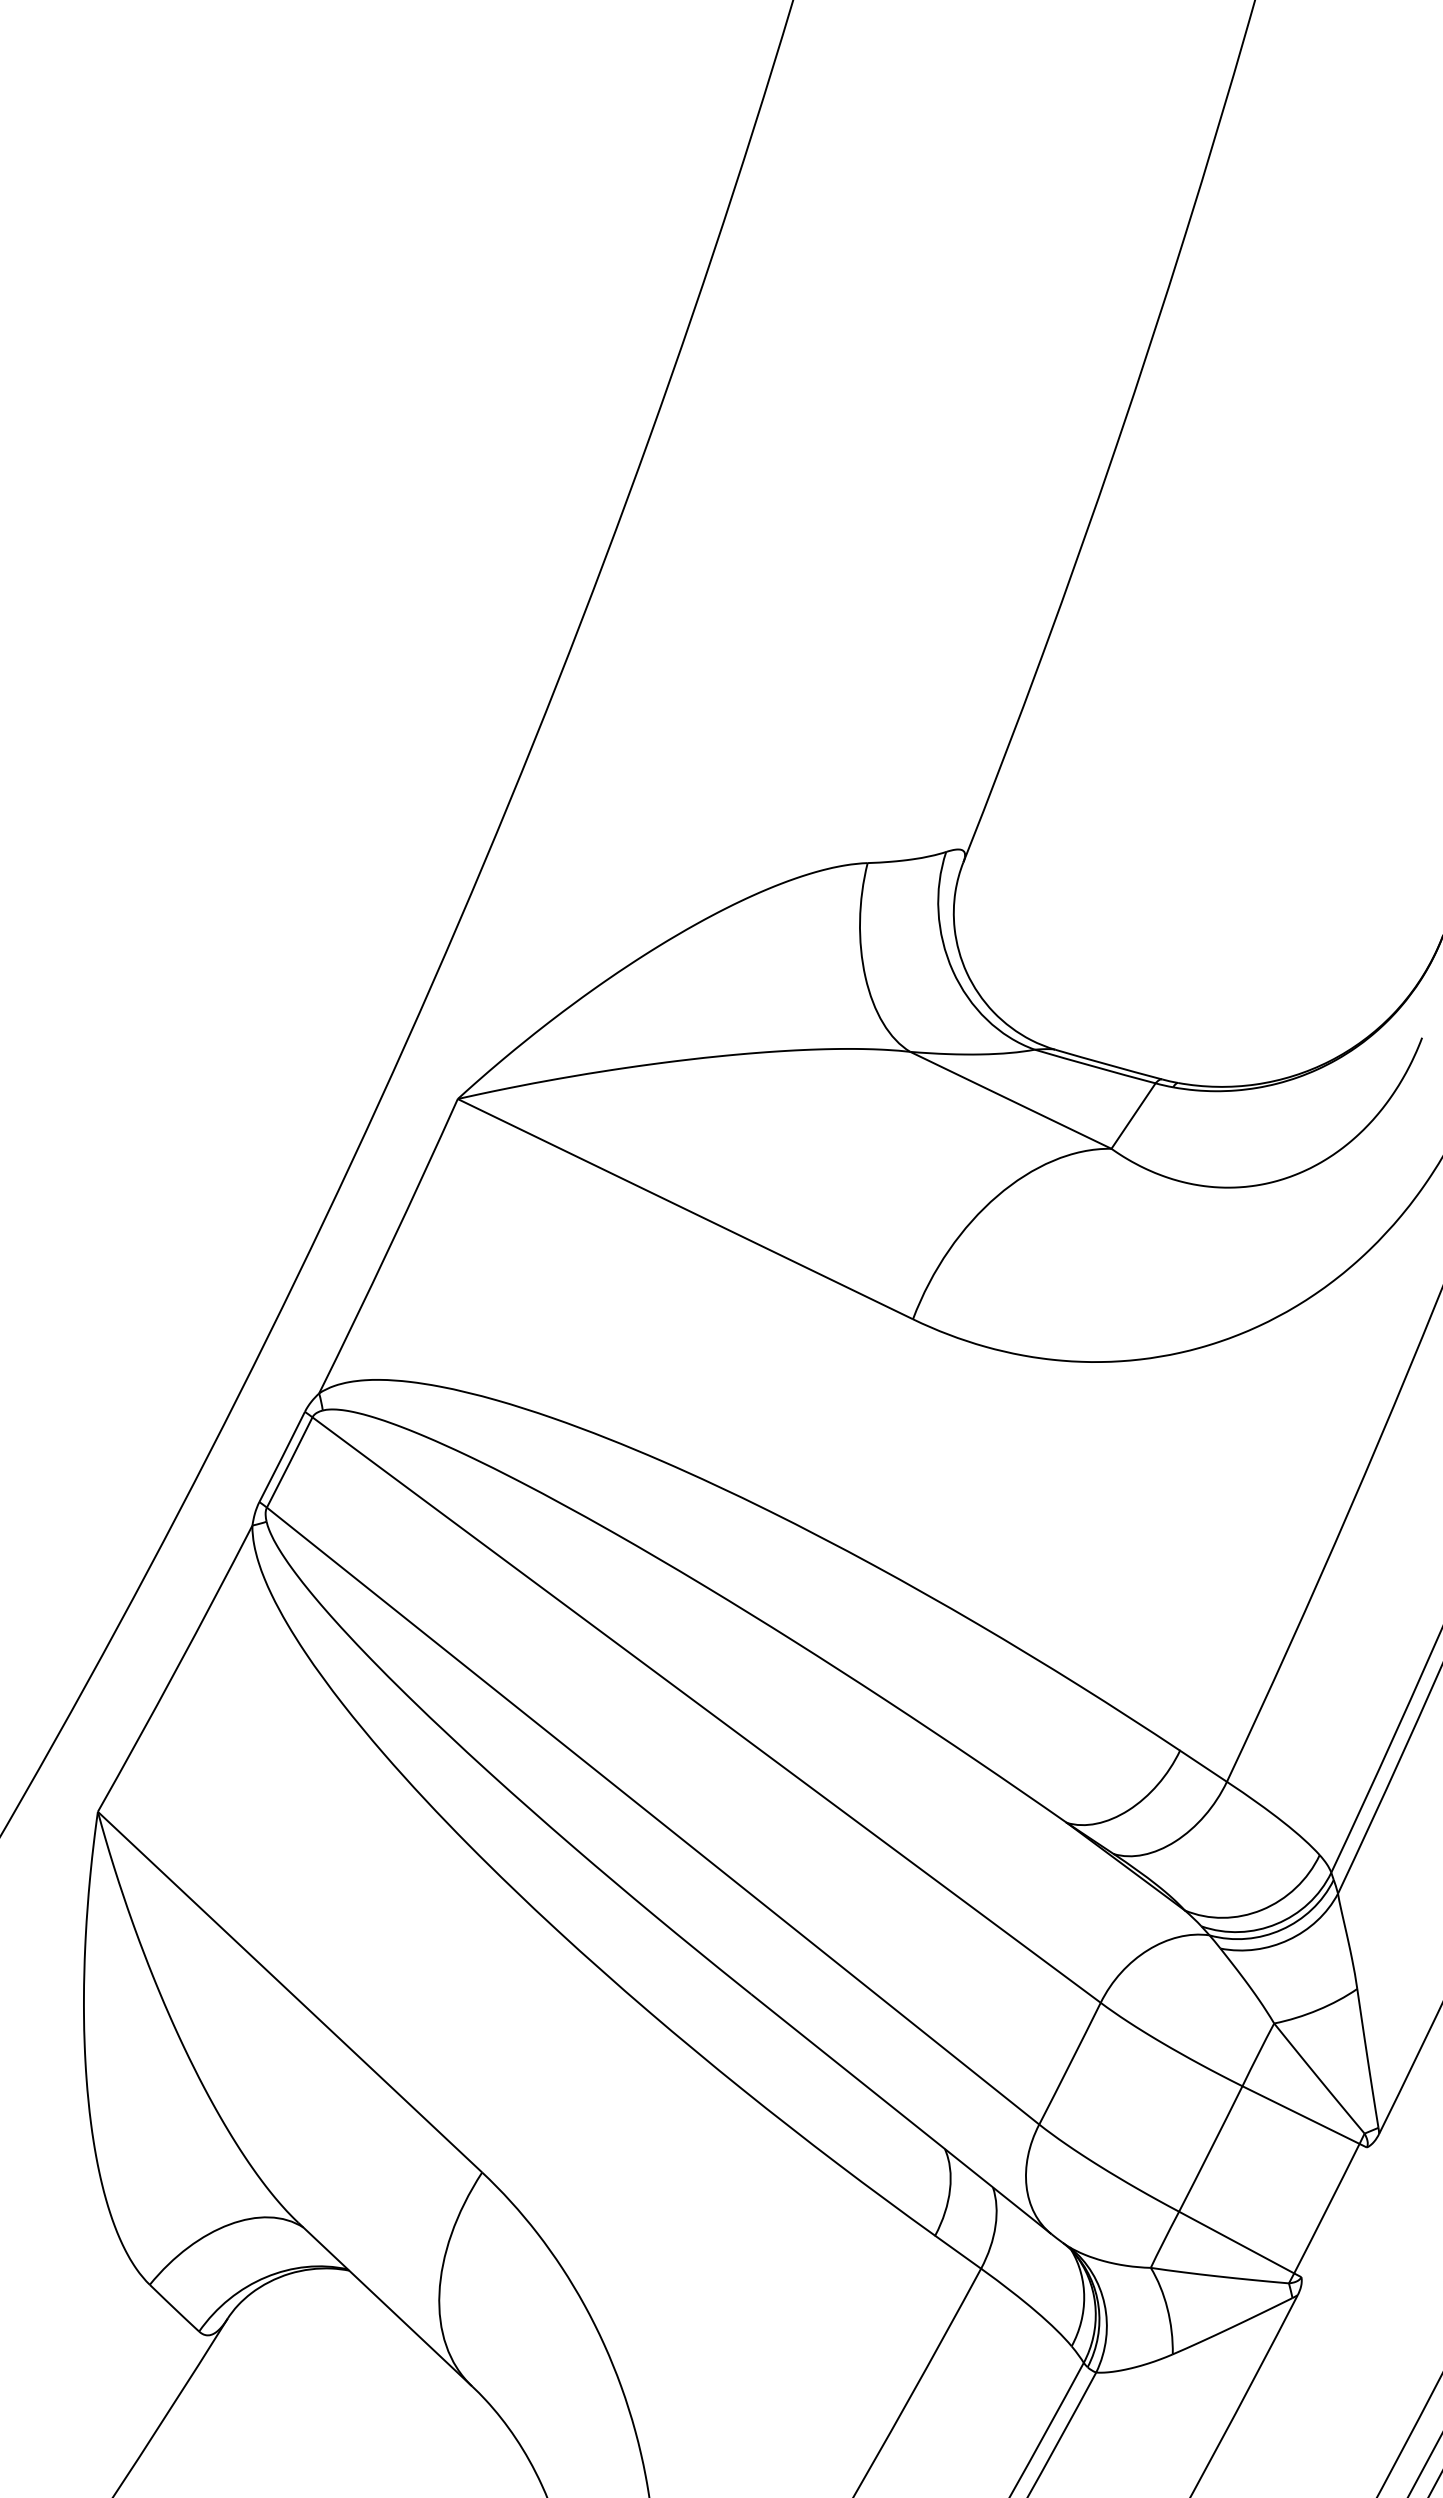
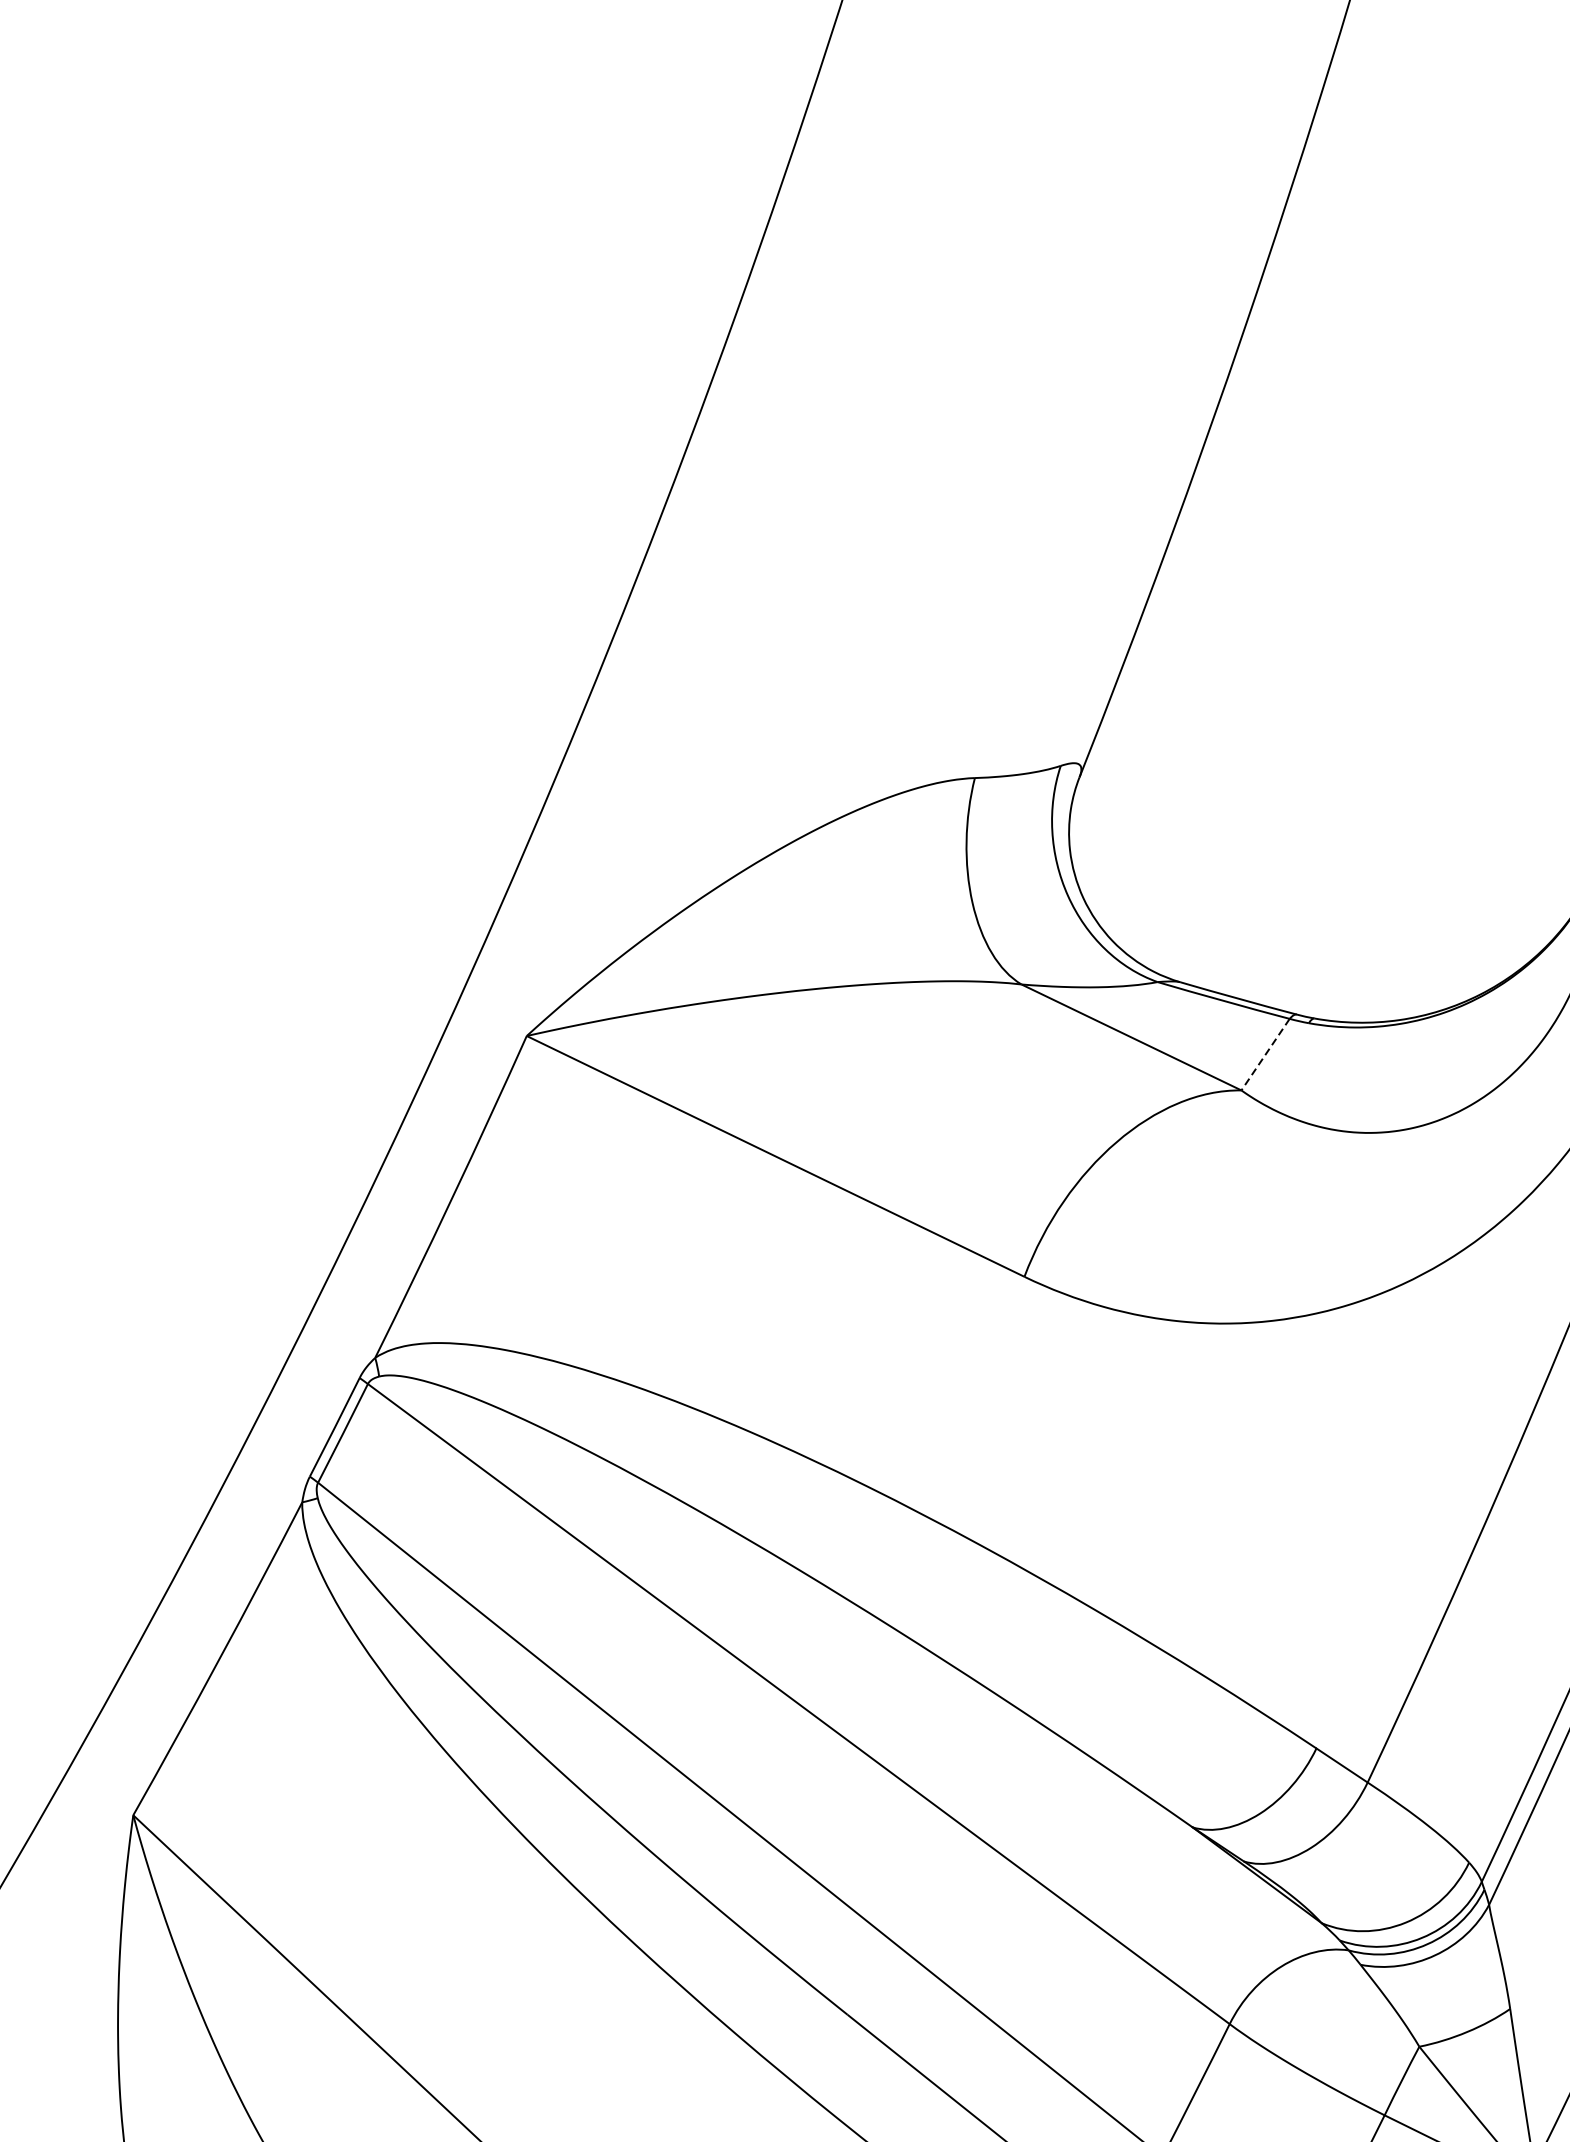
line: (1133, 1116) -> (1265, 1055), solid -> dashed

